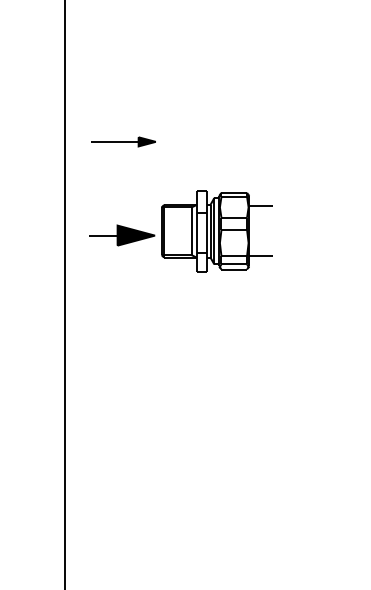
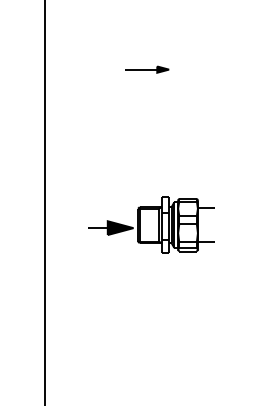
part: (124, 141) -> (147, 69), moved
part: (181, 230) -> (151, 224), moved

